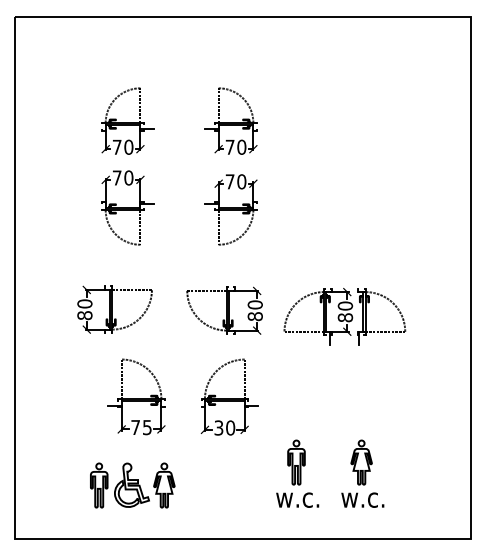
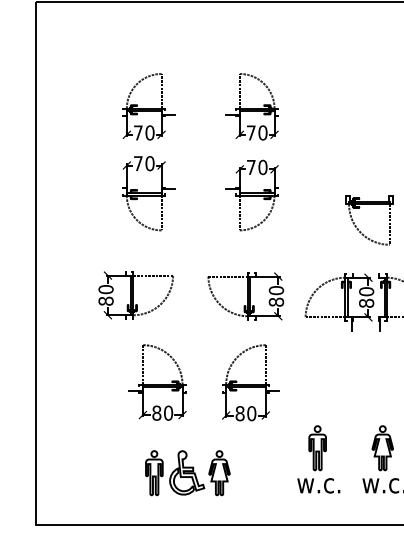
part: (335, 240) -> (356, 226), added
text: (141, 427) -> (162, 413), 75 -> 80
text: (218, 427) -> (239, 413), 30 -> 80
part: (132, 485) -> (187, 473), moved

